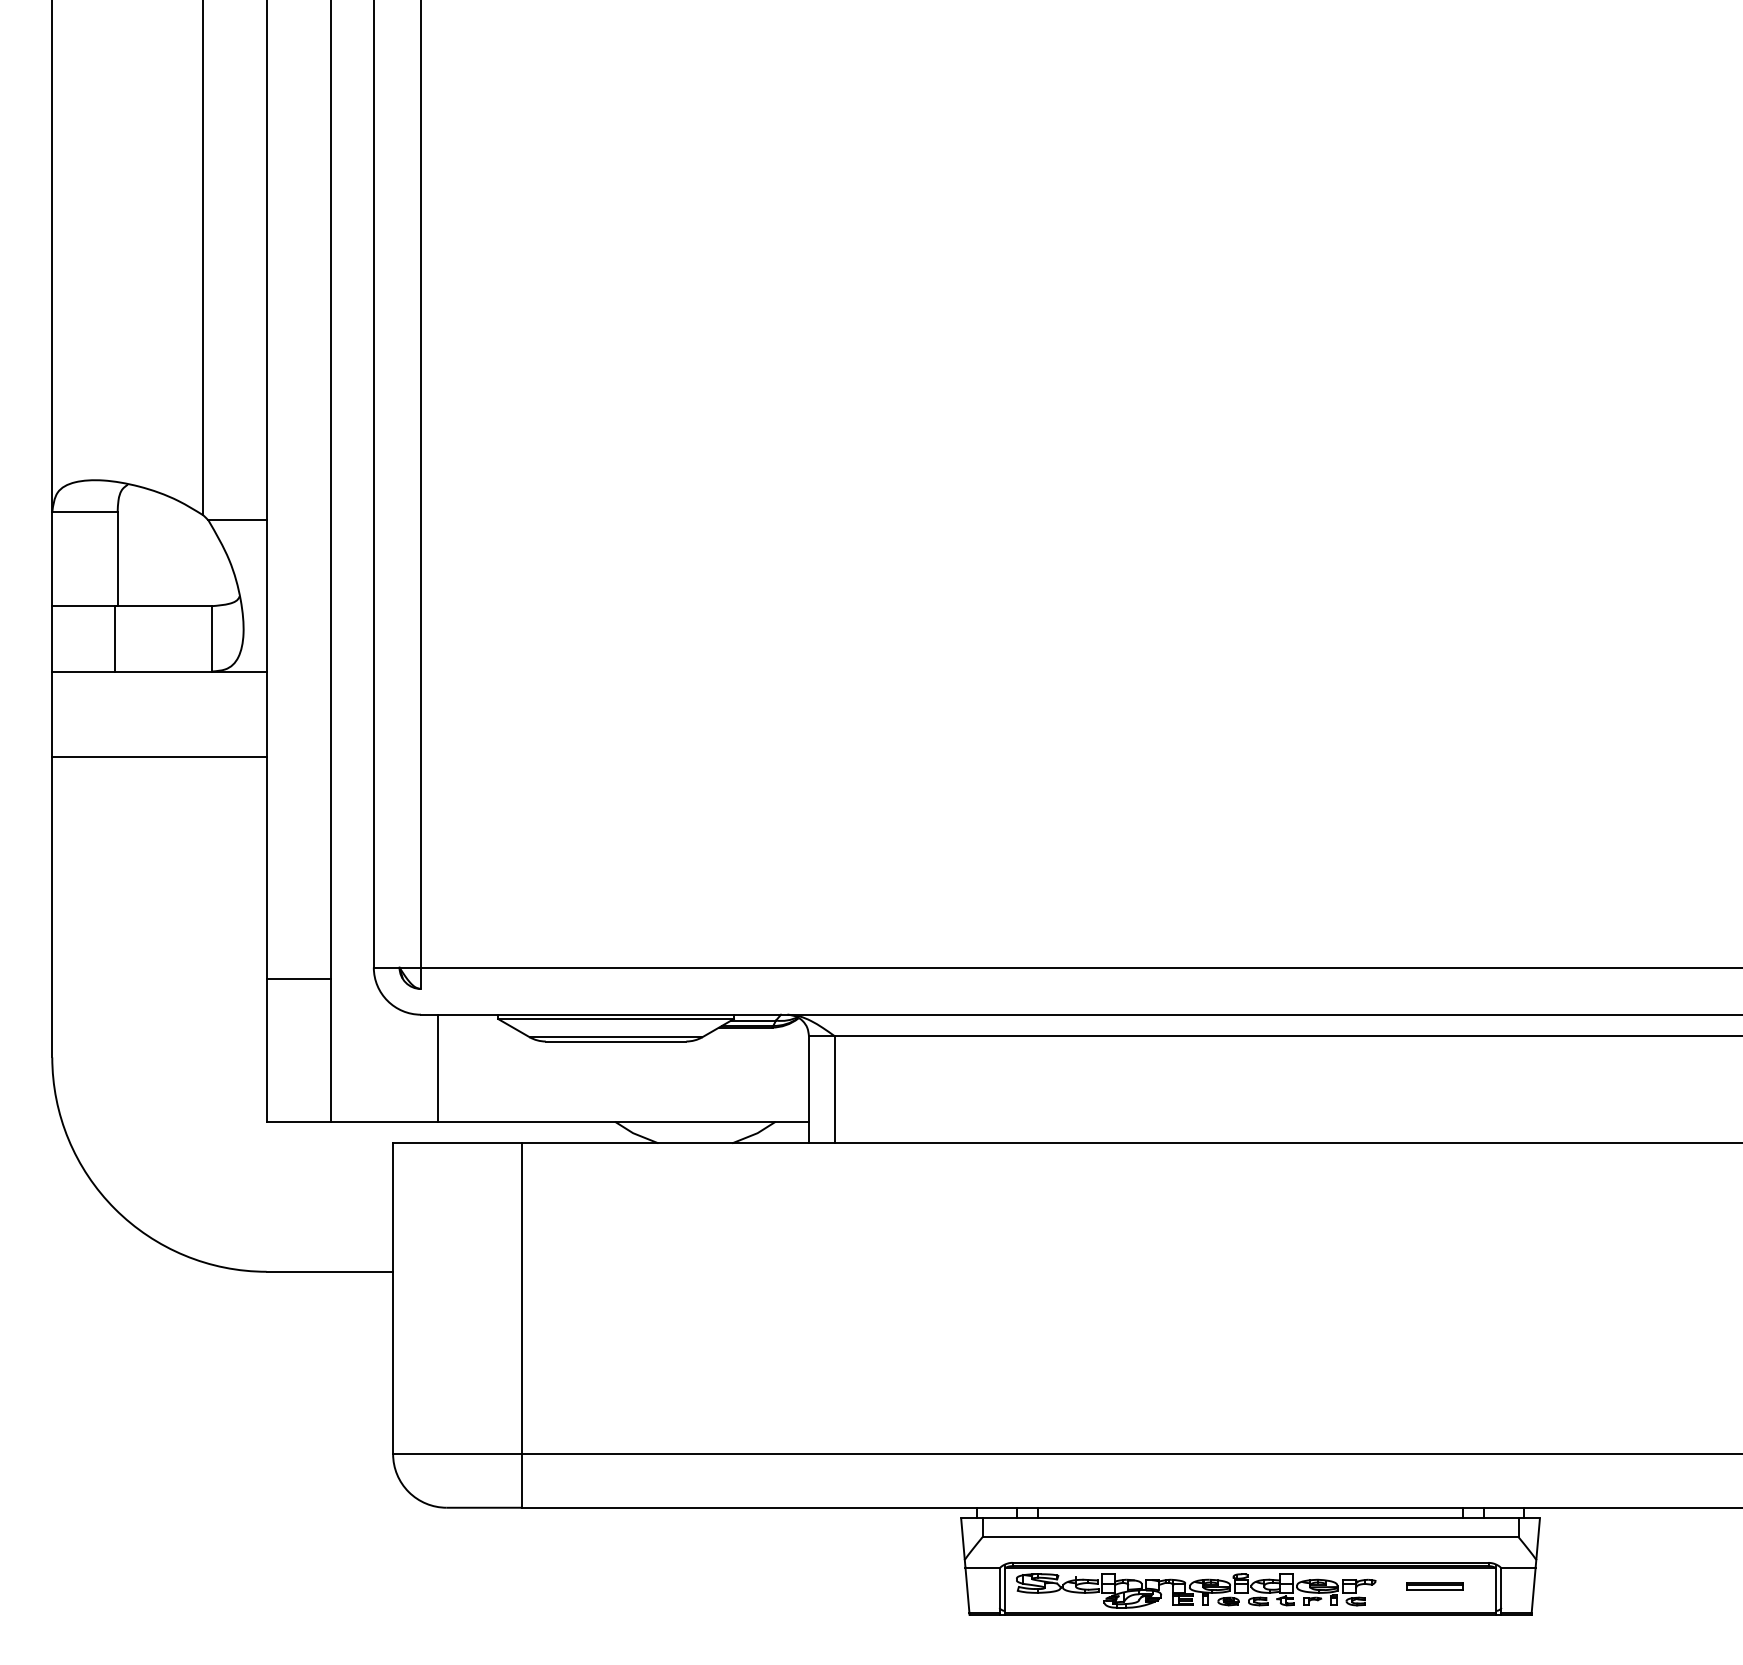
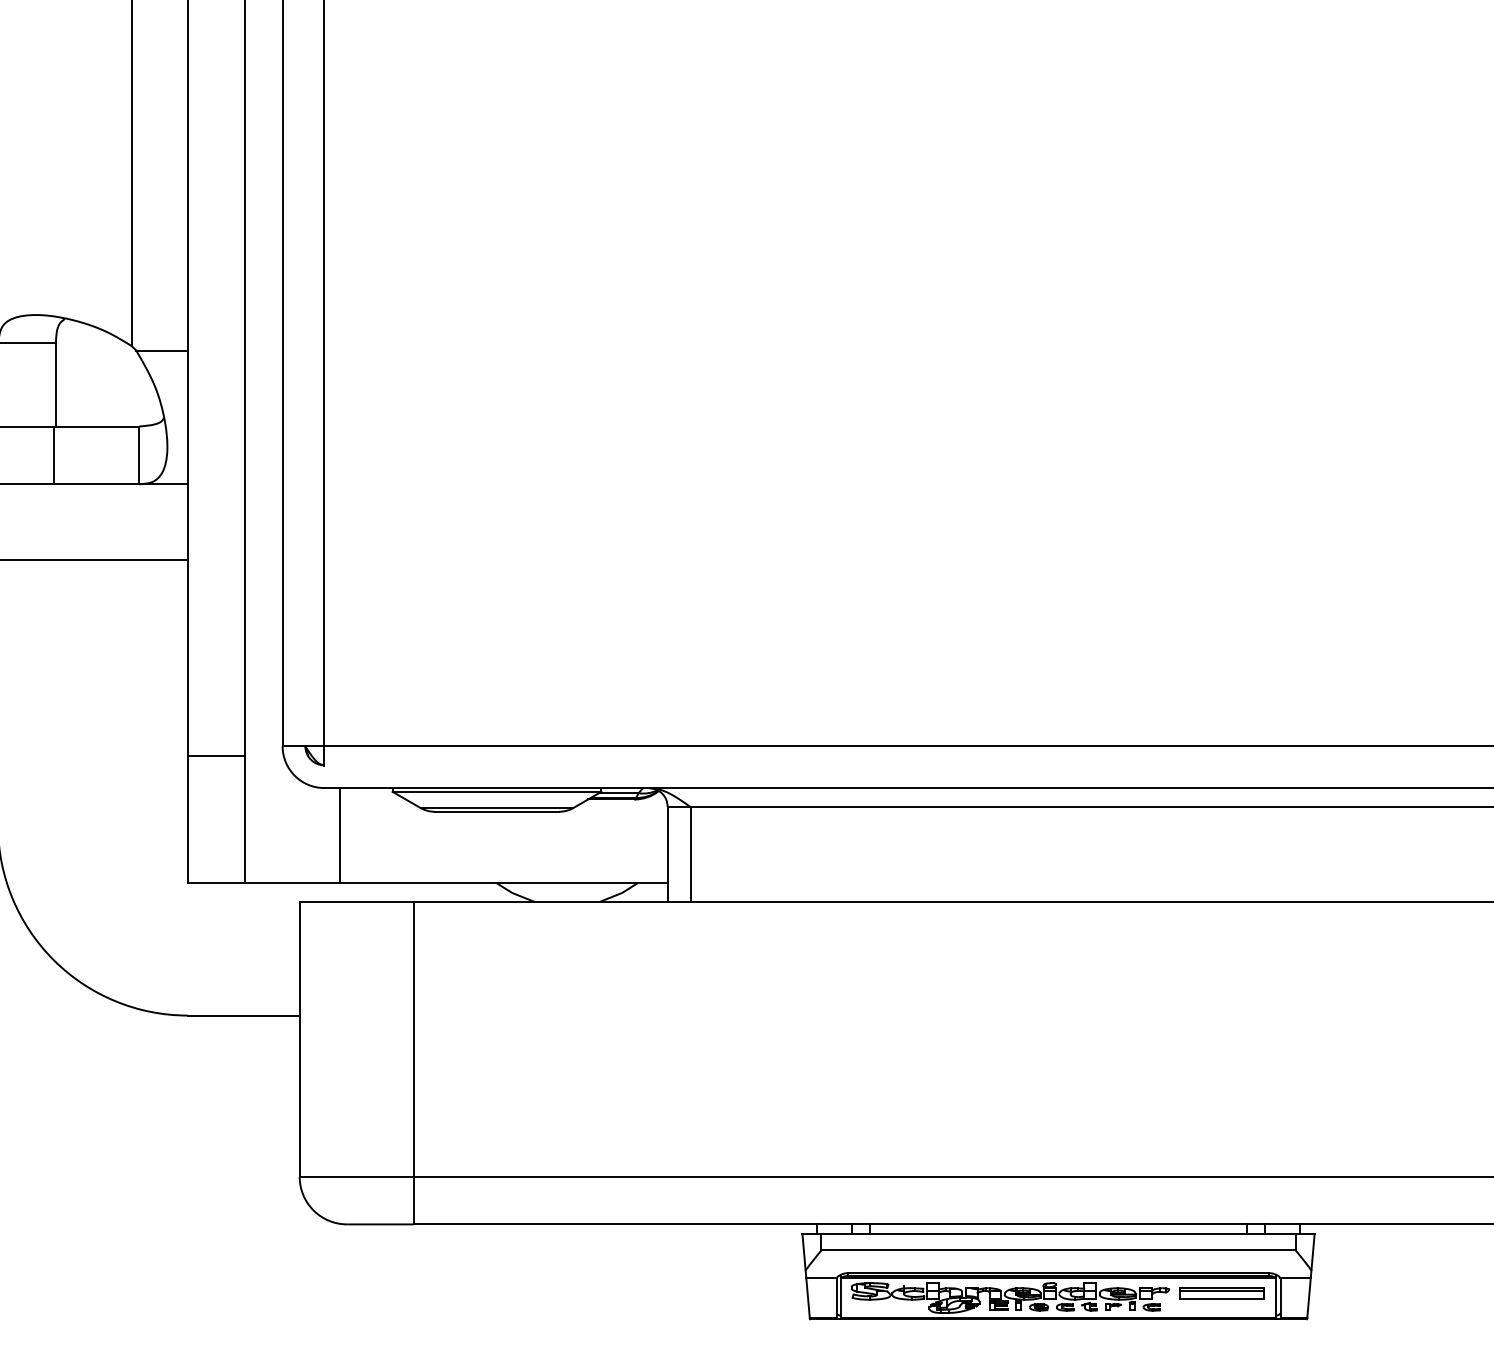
part: (1434, 1586) -> (1221, 1294), size x1.67

